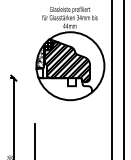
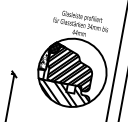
hatch: (65, 88) -> (63, 93), added

